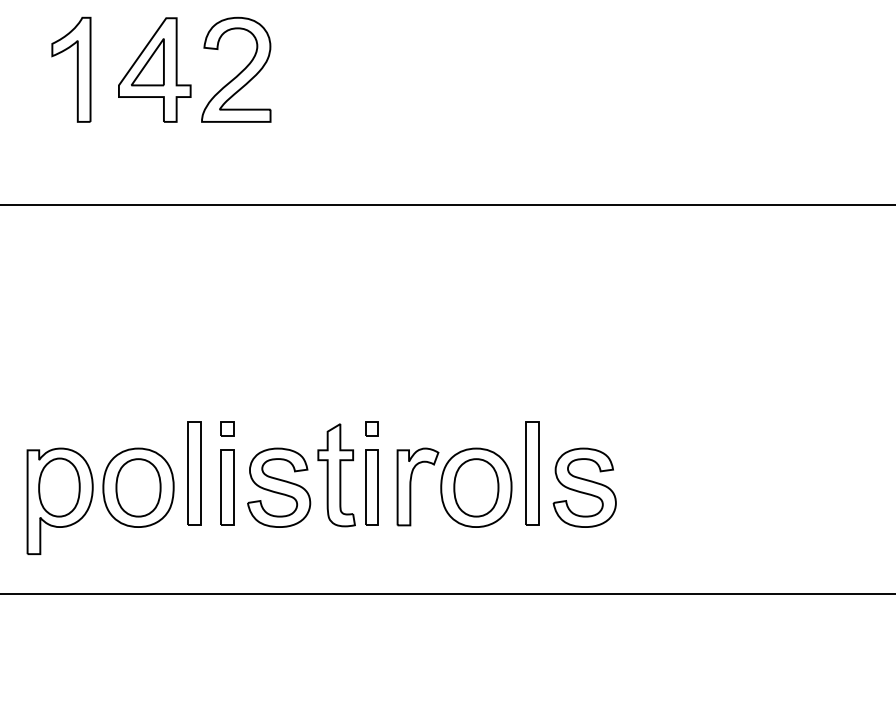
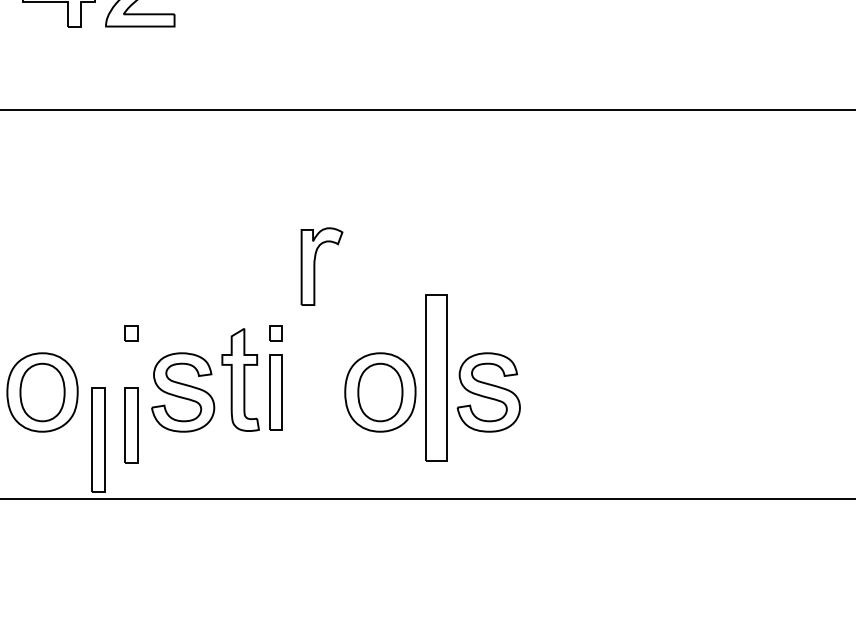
part: (194, 473) -> (98, 440), moved
part: (532, 473) -> (436, 378), size x1.6
part: (417, 486) -> (321, 266), moved
part: (227, 487) -> (131, 425), moved

